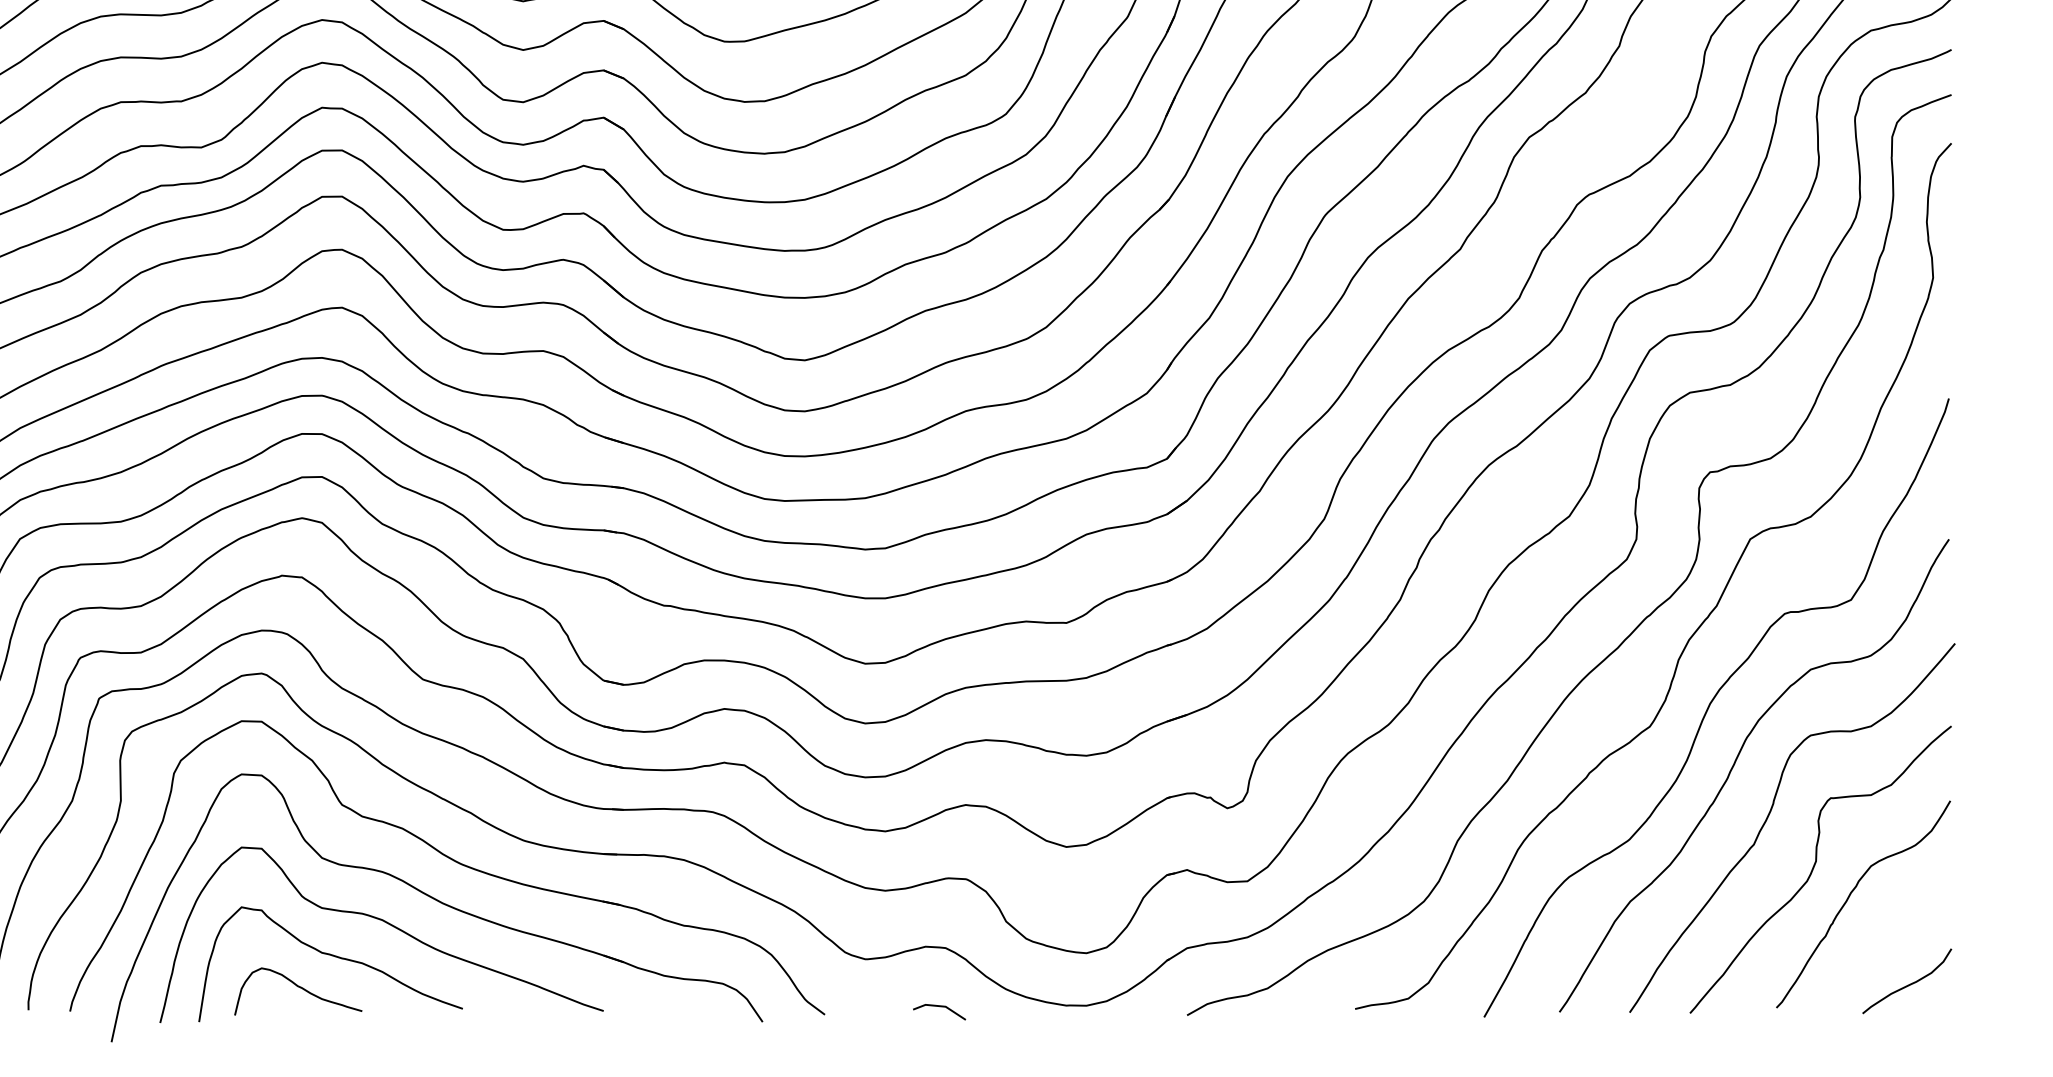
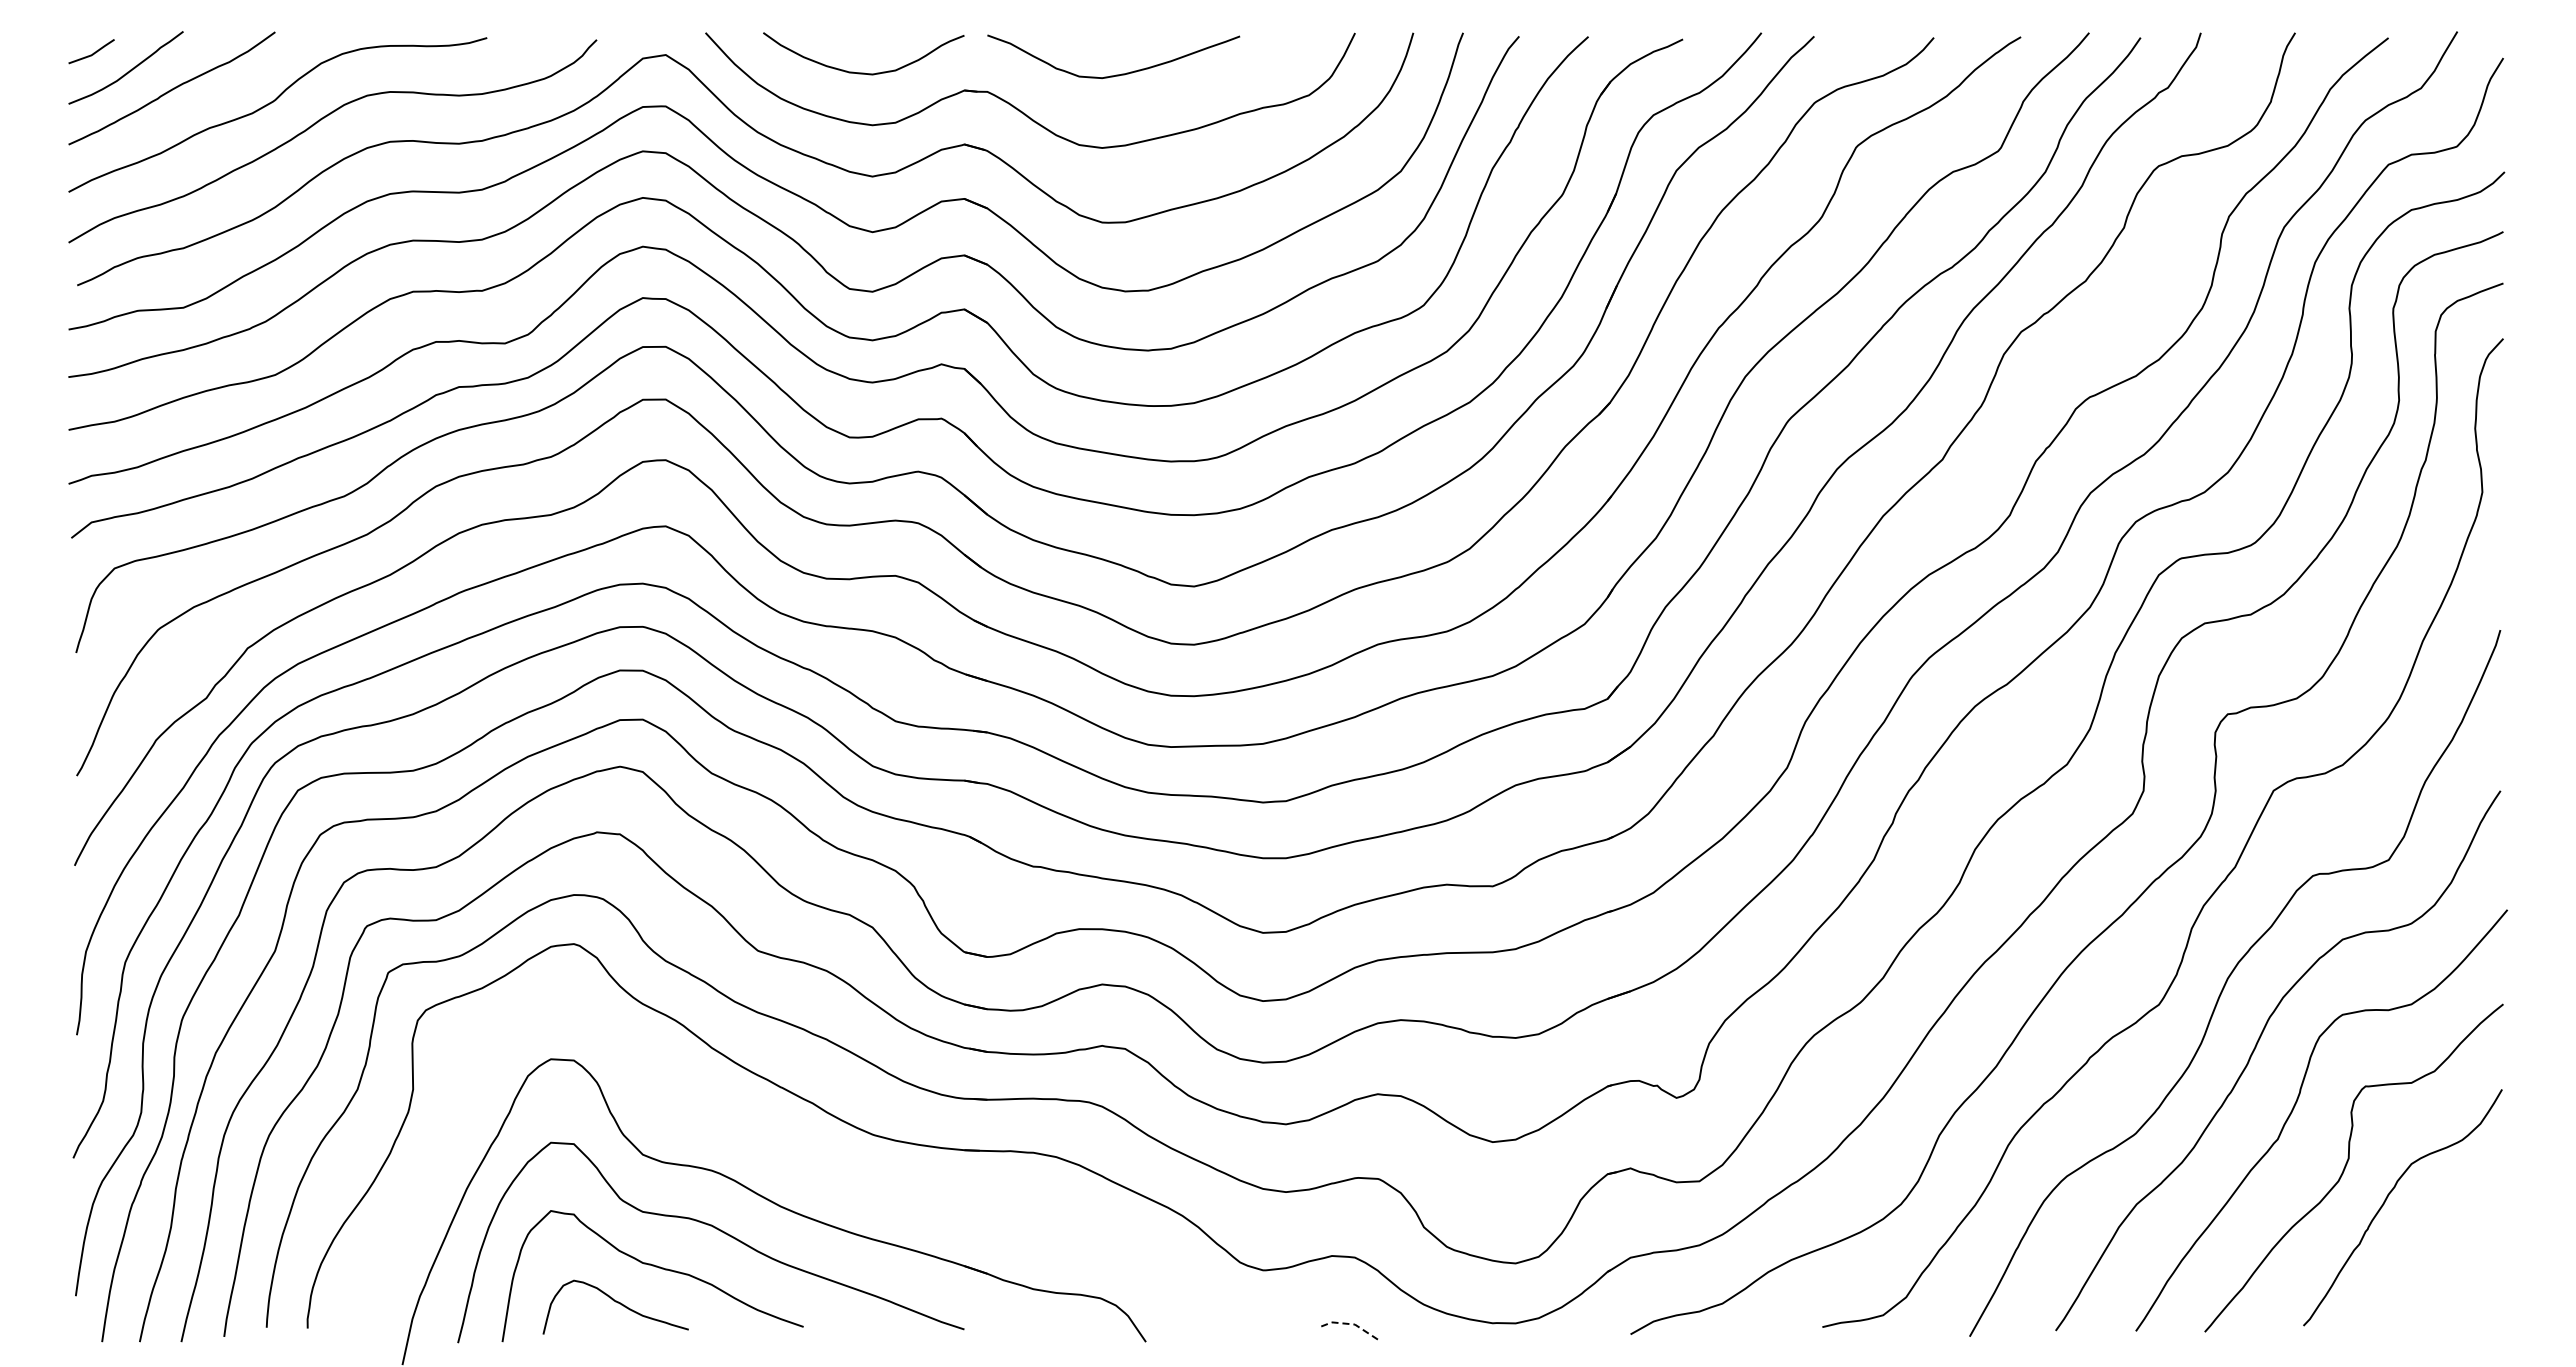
part: (450, 859) -> (789, 1156), removed
curve: (1907, 984) -> (2453, 1299), removed
line: (940, 1006) -> (1349, 1324), solid -> dashed

